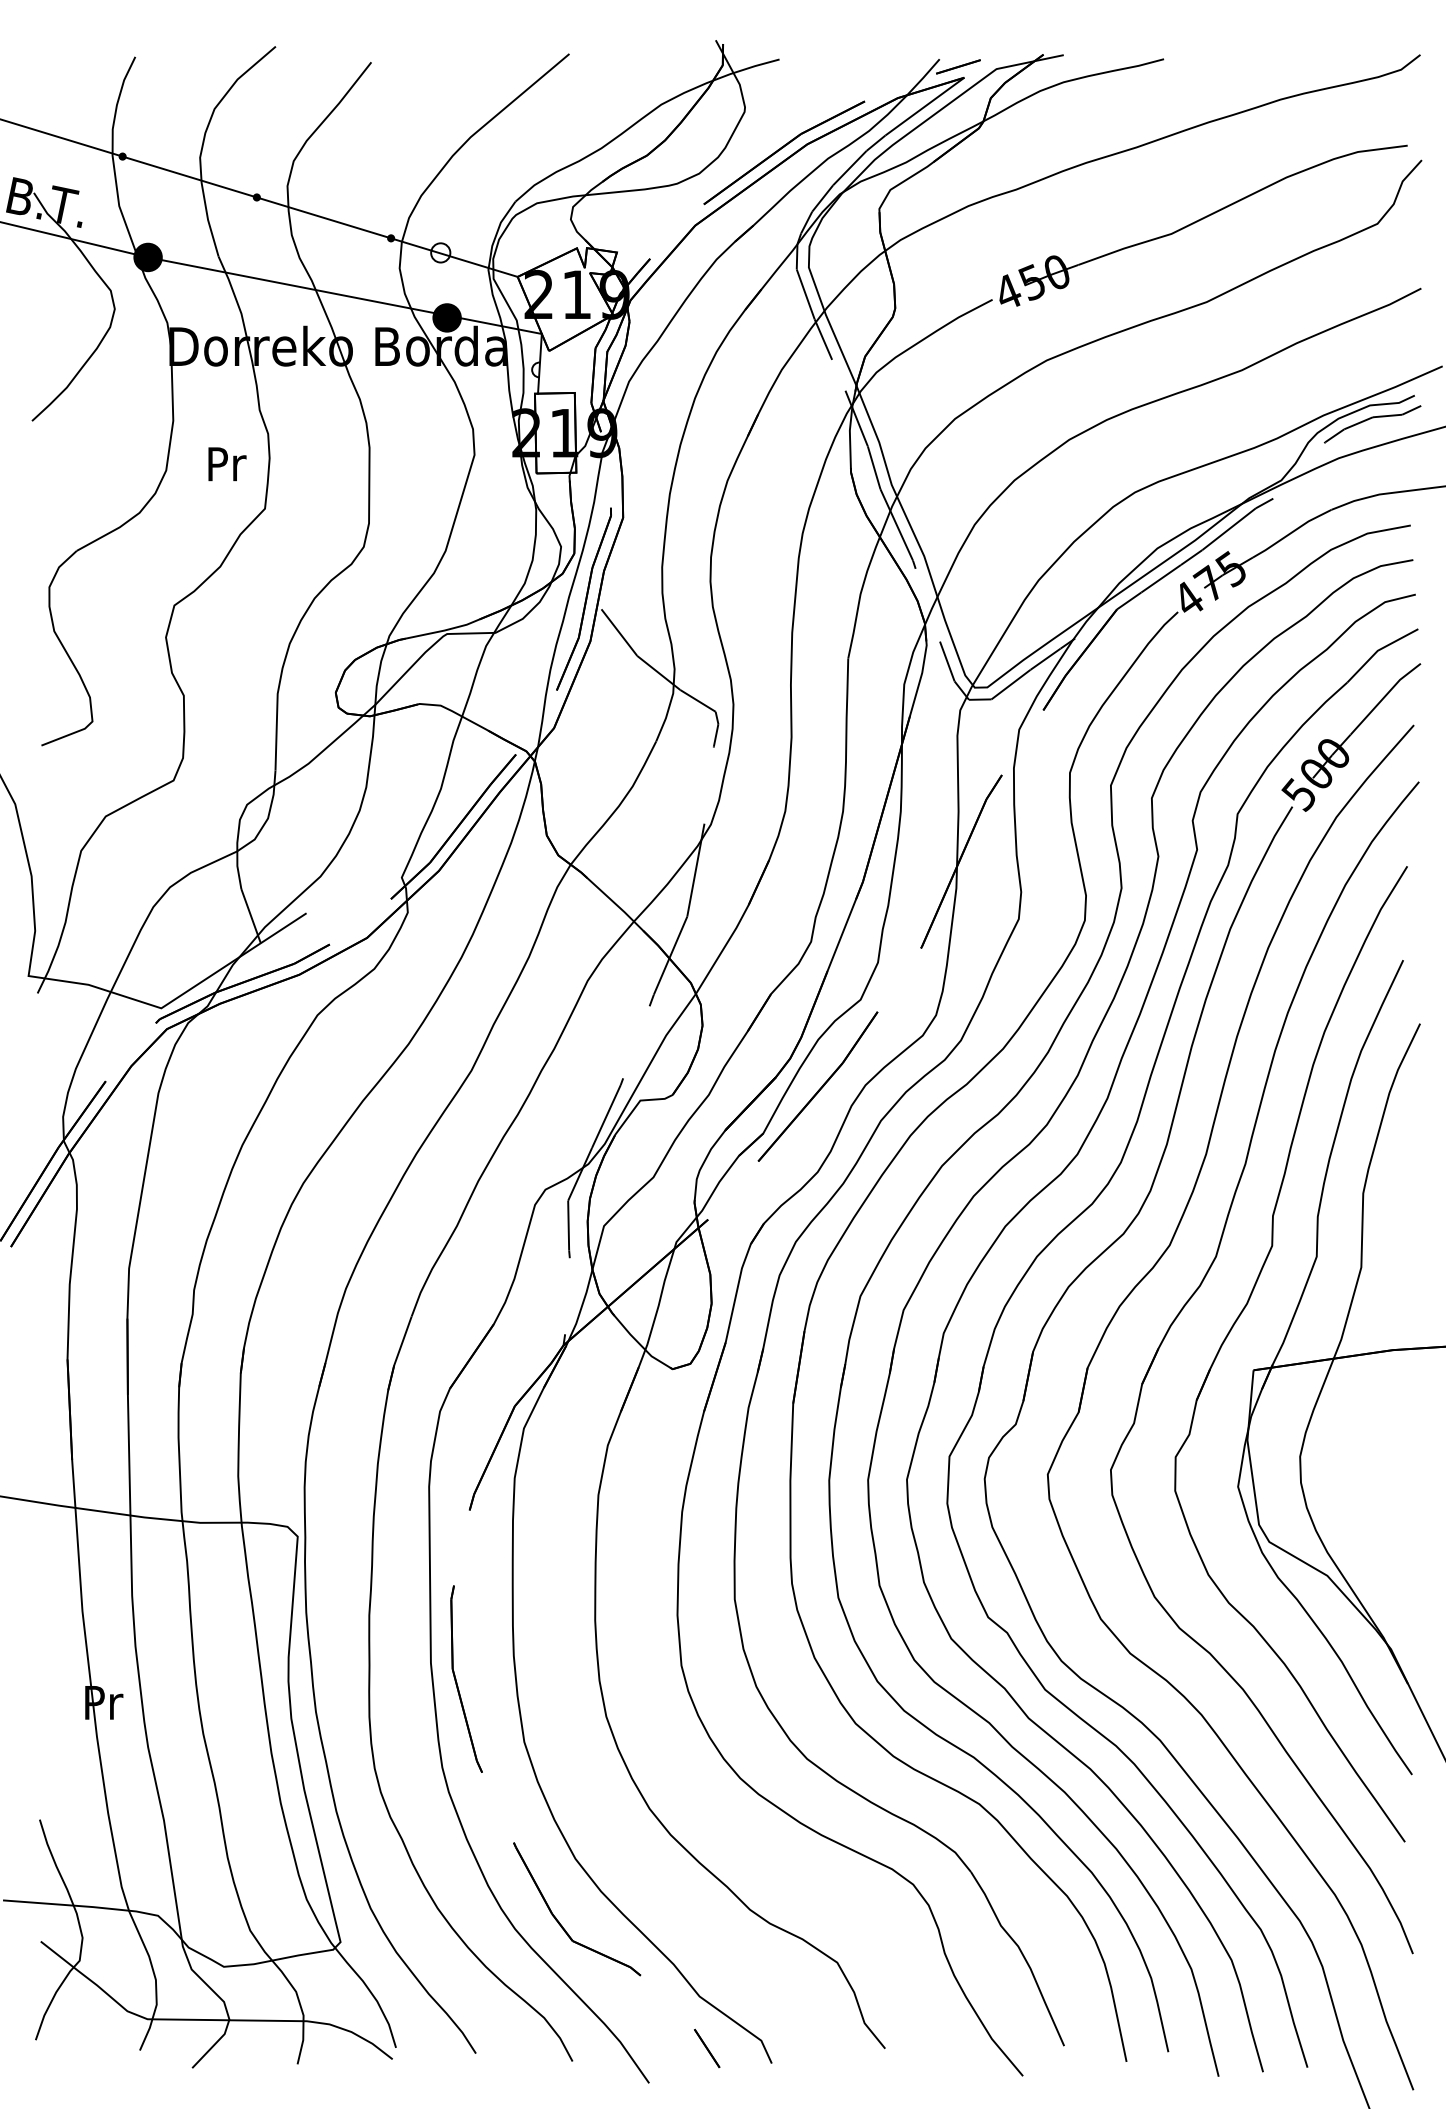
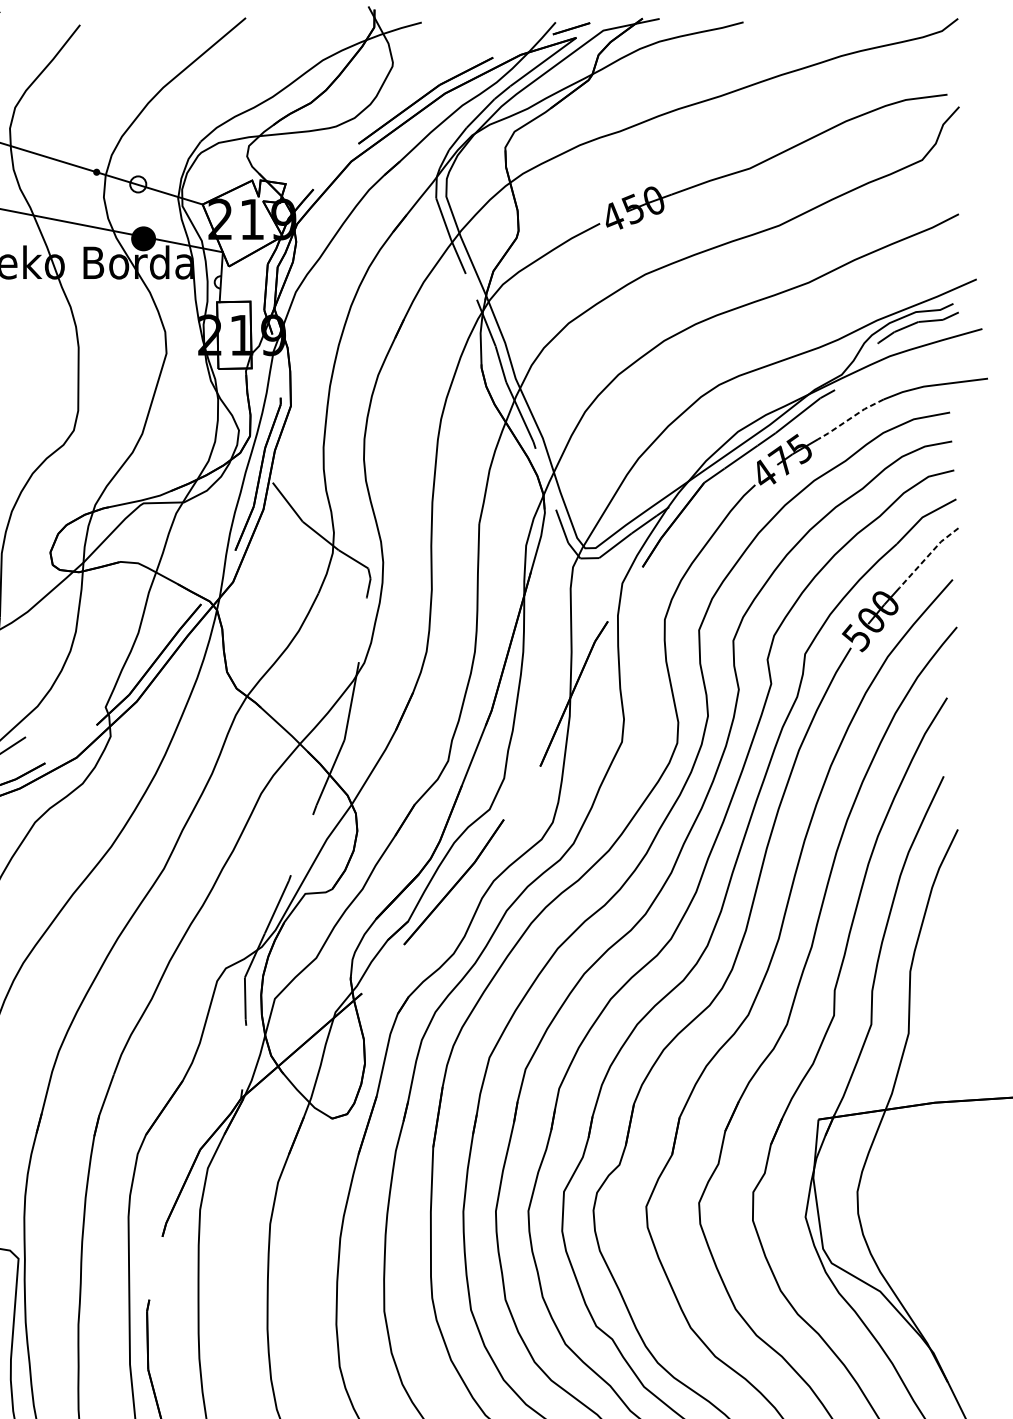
line: (1291, 532) -> (850, 418), solid -> dashed
line: (1384, 696) -> (928, 555), solid -> dashed

